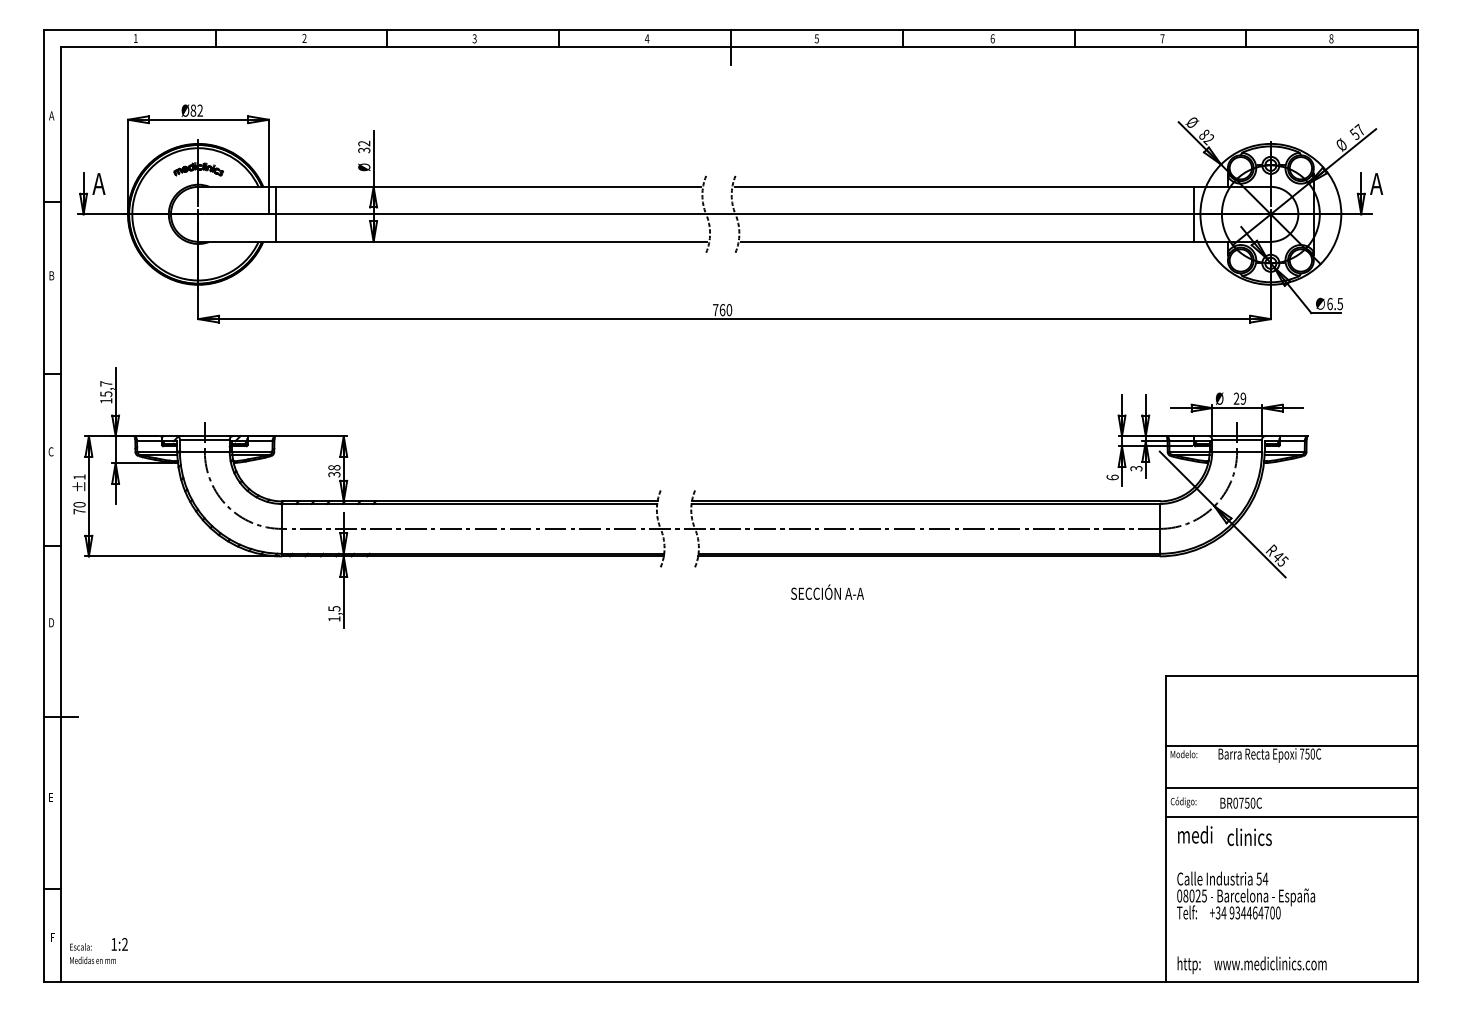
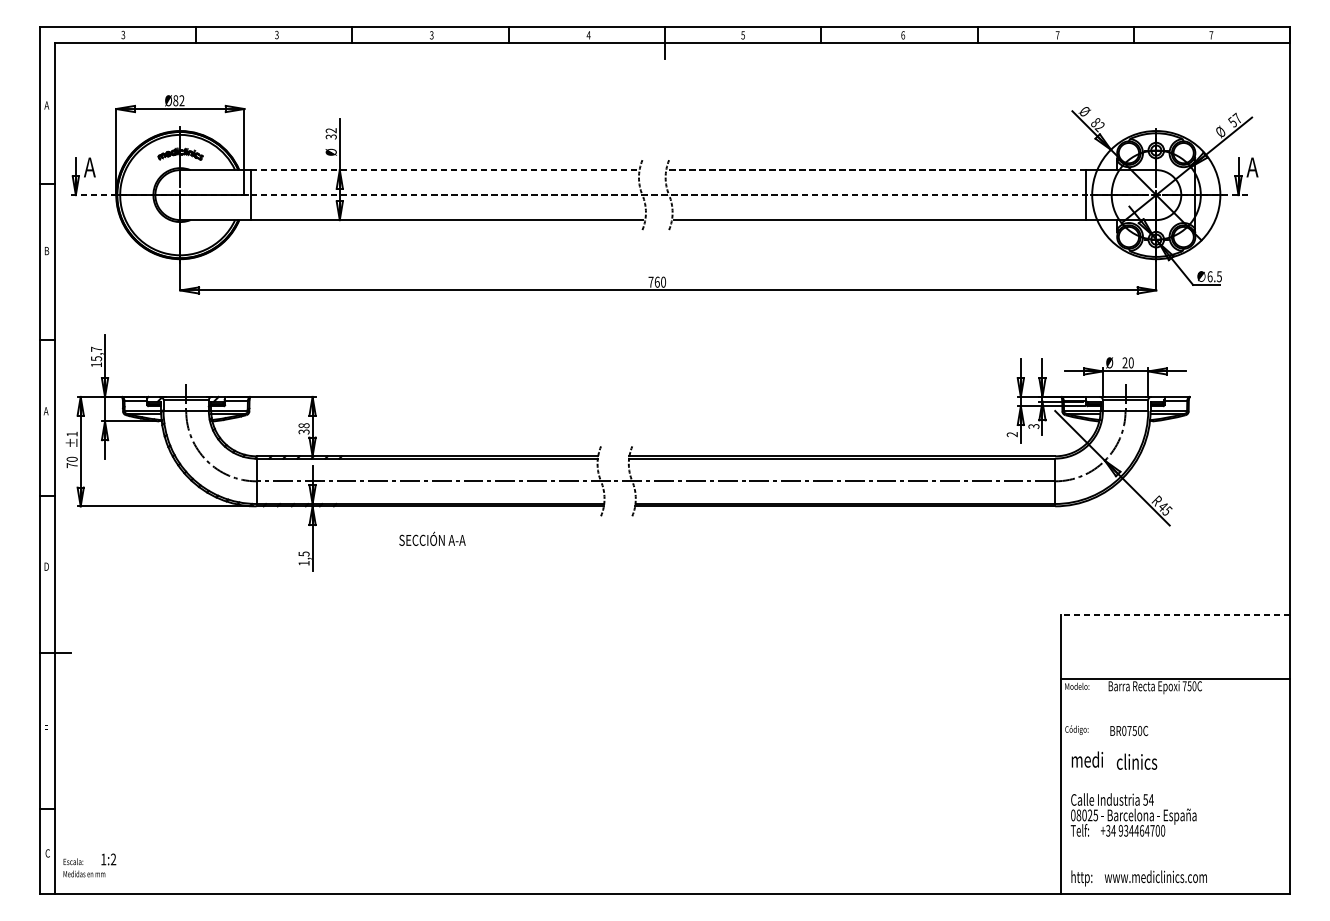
text: (135, 38) -> (123, 35), 1 -> 3
text: (1331, 38) -> (1211, 35), 8 -> 7
text: (304, 39) -> (276, 35), 2 -> 3
line: (487, 186) -> (443, 169), solid -> dashed
line: (963, 186) -> (876, 169), solid -> dashed
line: (725, 214) -> (659, 195), solid -> dashed
text: (1243, 398) -> (1131, 362), 29 -> 20
text: (50, 451) -> (45, 410), C -> A
text: (1112, 477) -> (1012, 434), 6 -> 2
text: (827, 591) -> (432, 538), moved
line: (1292, 675) -> (1175, 614), solid -> dashed
line: (1292, 787) -> (1175, 716), removed
line: (1292, 816) -> (1175, 743), removed
text: (52, 937) -> (47, 853), F -> C

